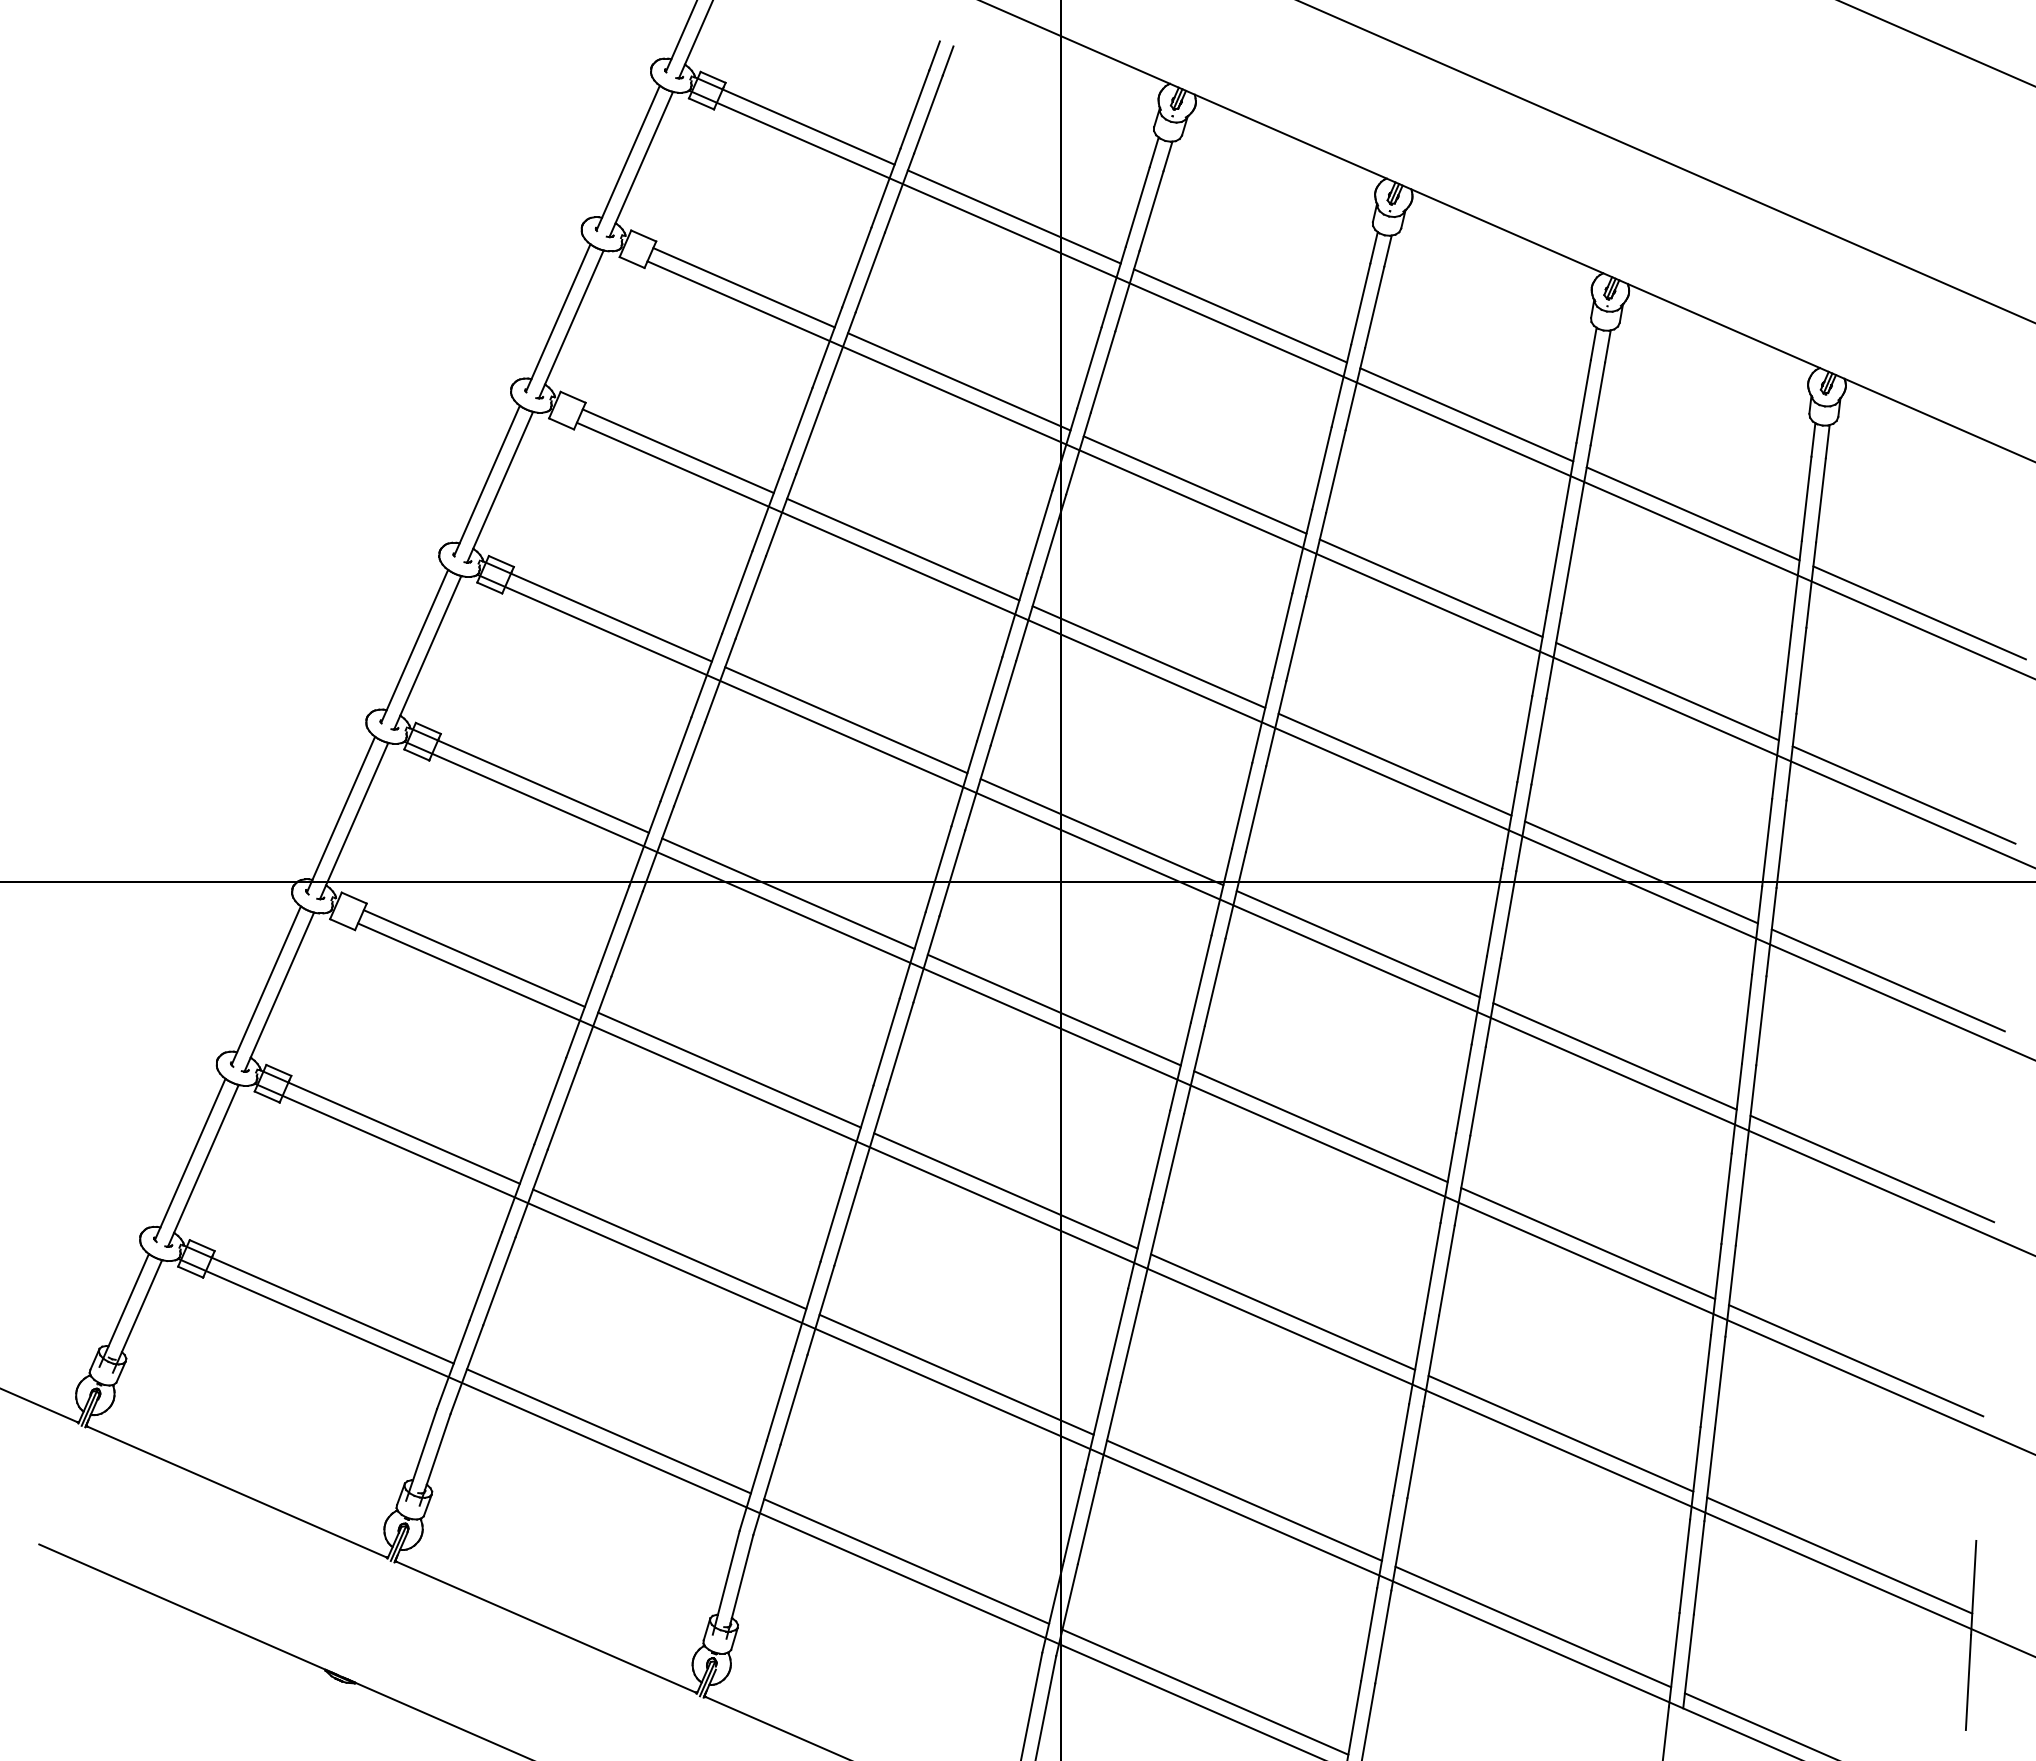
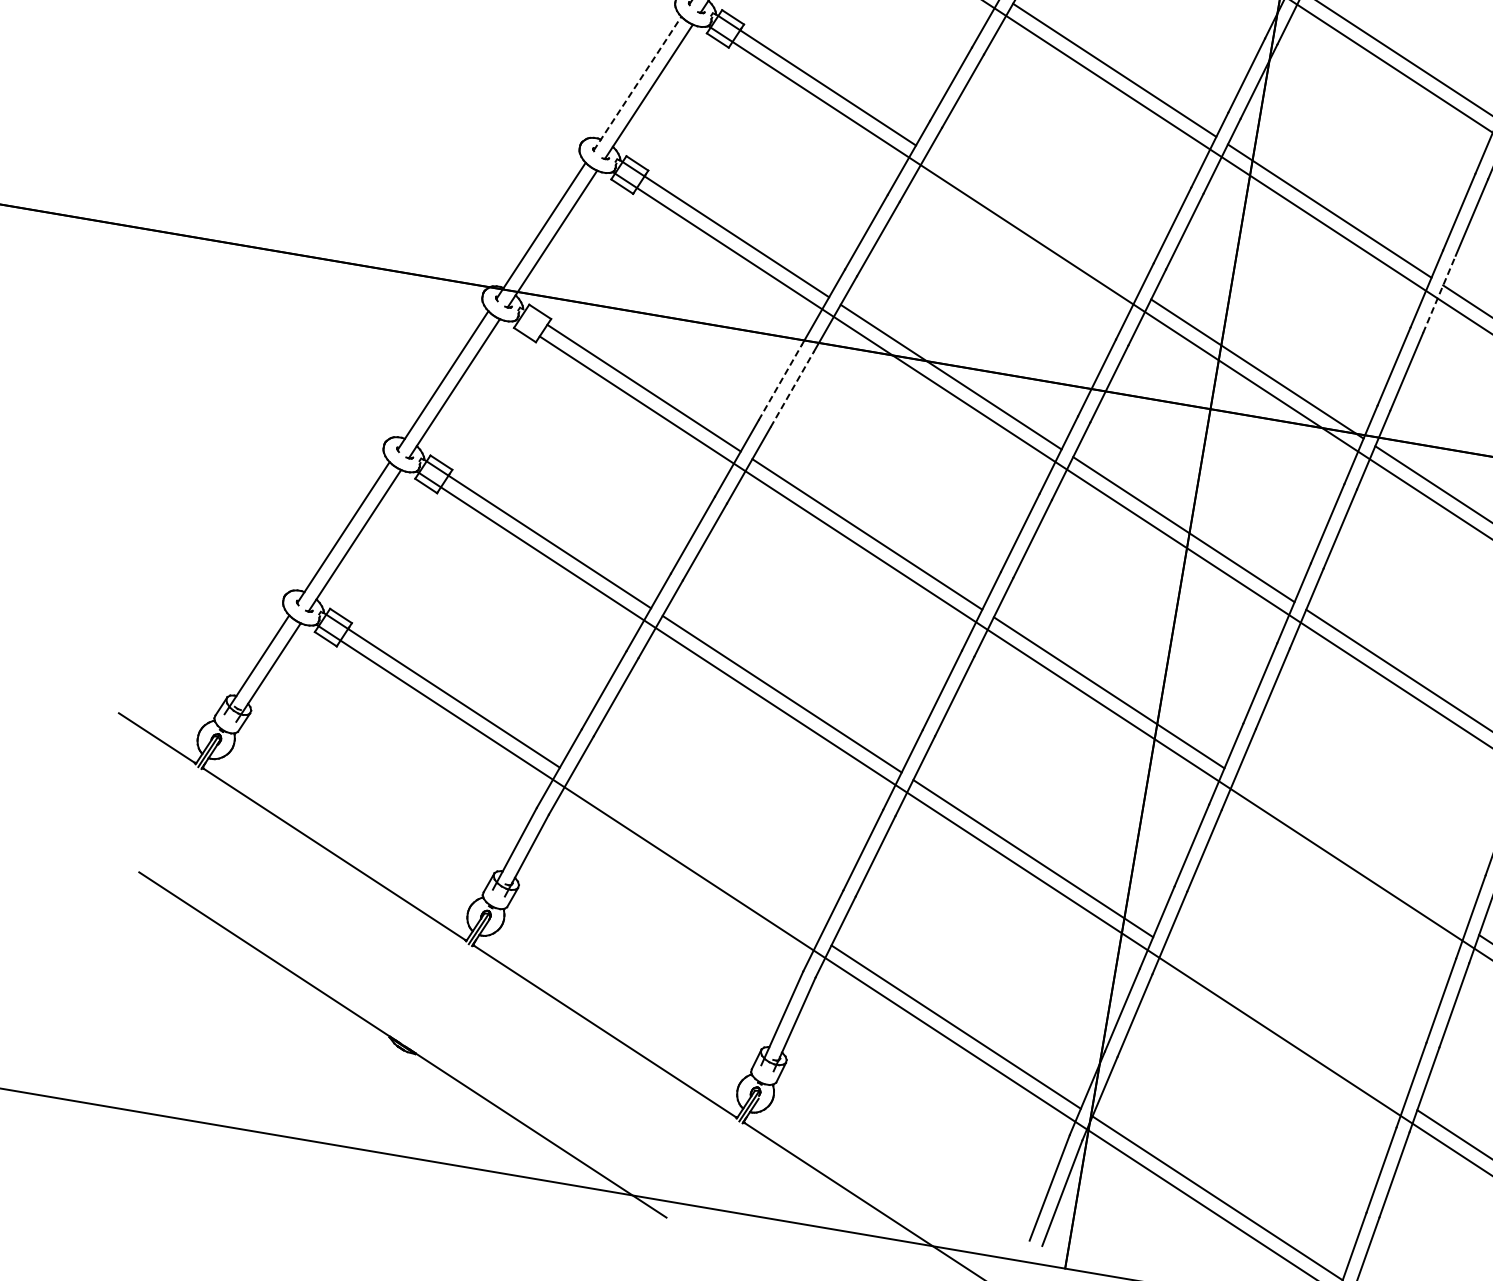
line: (414, 645) -> (637, 82), solid -> dashed
line: (846, 720) -> (1033, 222), removed
line: (1276, 723) -> (1439, 294), solid -> dashed
line: (613, 928) -> (780, 382), solid -> dashed
line: (627, 933) -> (792, 389), solid -> dashed
line: (1283, 1311) -> (1352, 851), removed
line: (608, 1431) -> (695, 856), removed
line: (1244, 1500) -> (1285, 1023), removed

